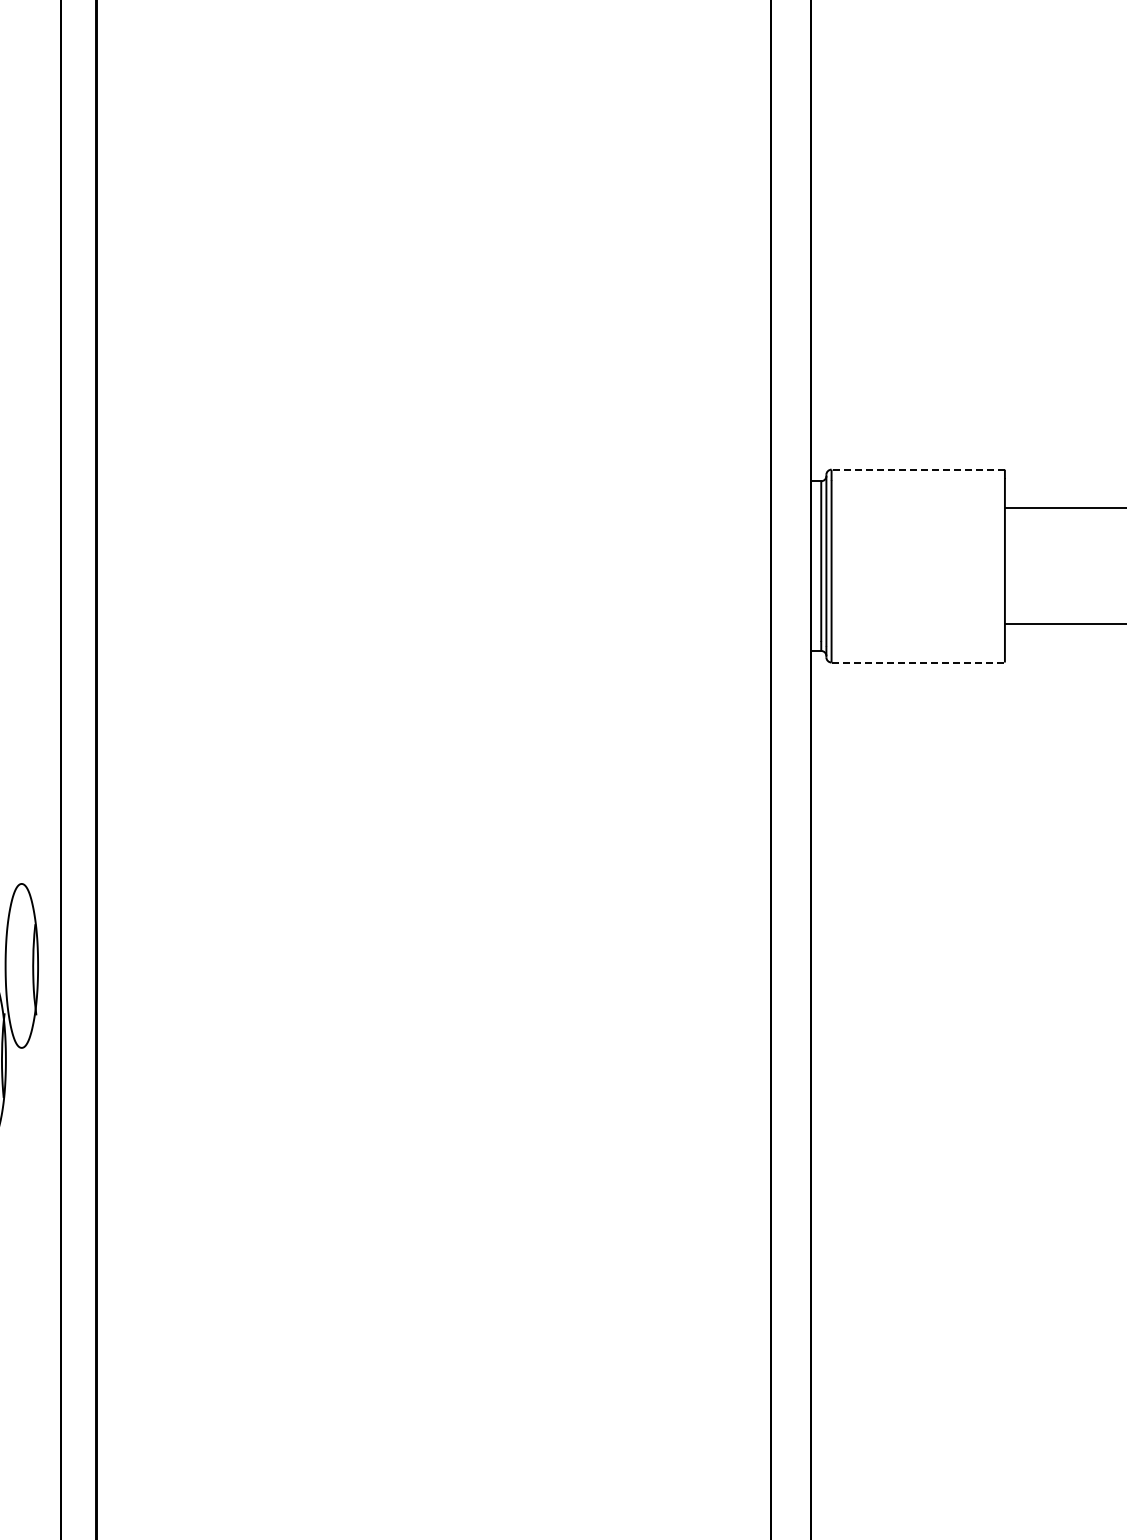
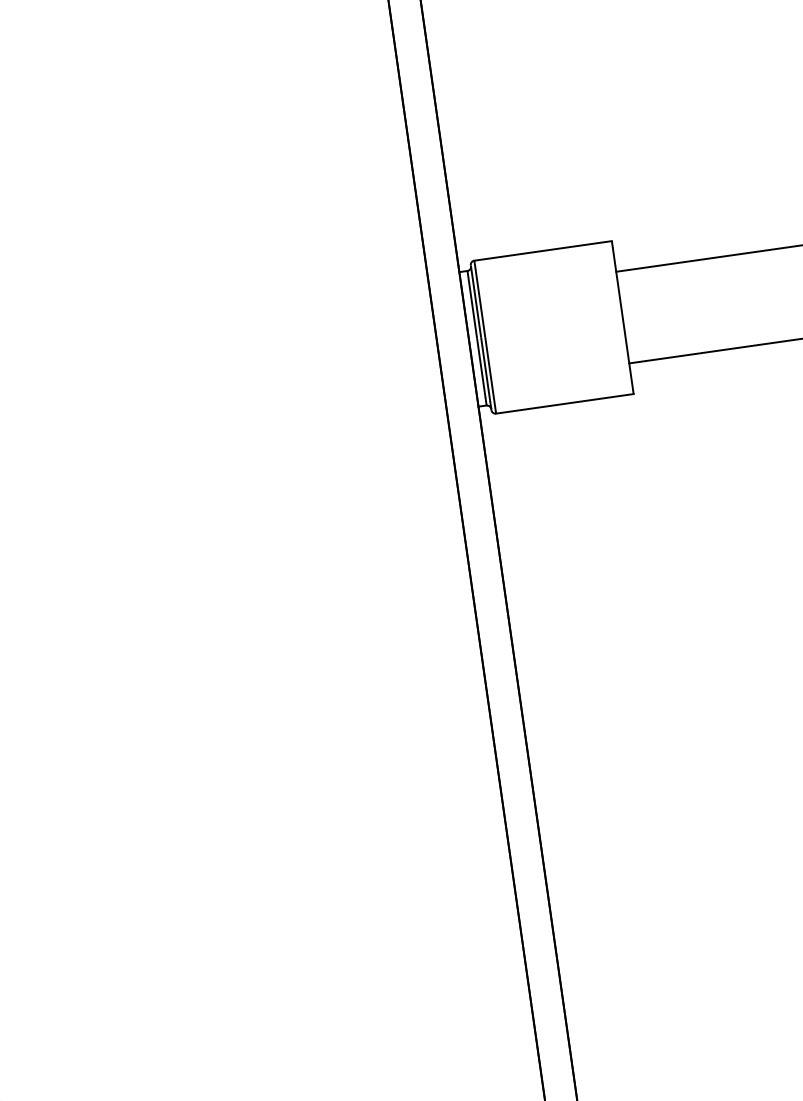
line: (918, 469) -> (543, 250), dashed -> solid
line: (918, 662) -> (565, 403), dashed -> solid

